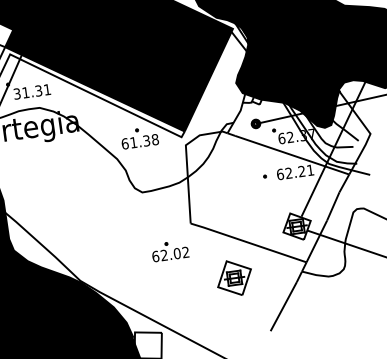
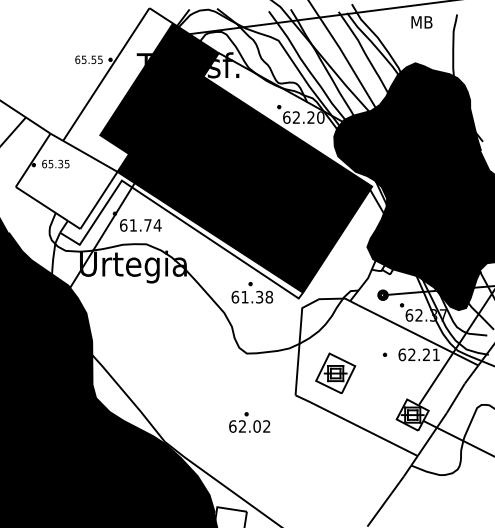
text: (32, 91) -> (140, 225), 31.31 -> 61.74
part: (170, 250) -> (249, 422), moved
part: (234, 278) -> (335, 373), moved

